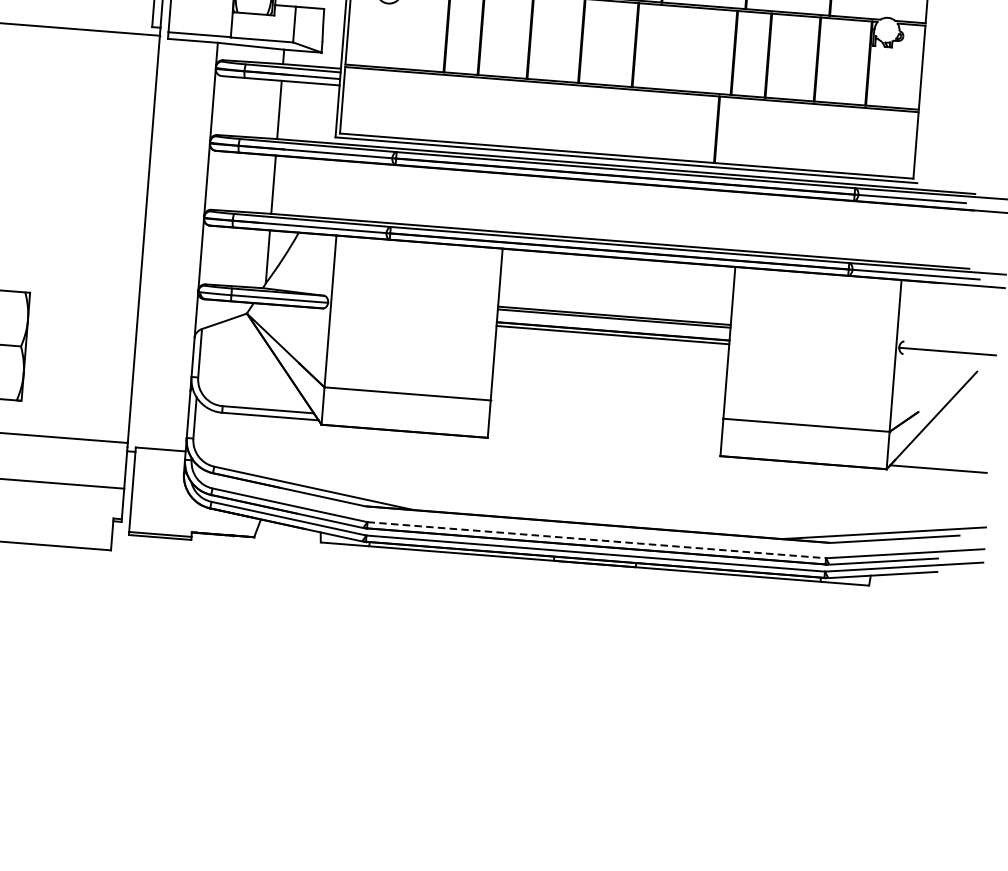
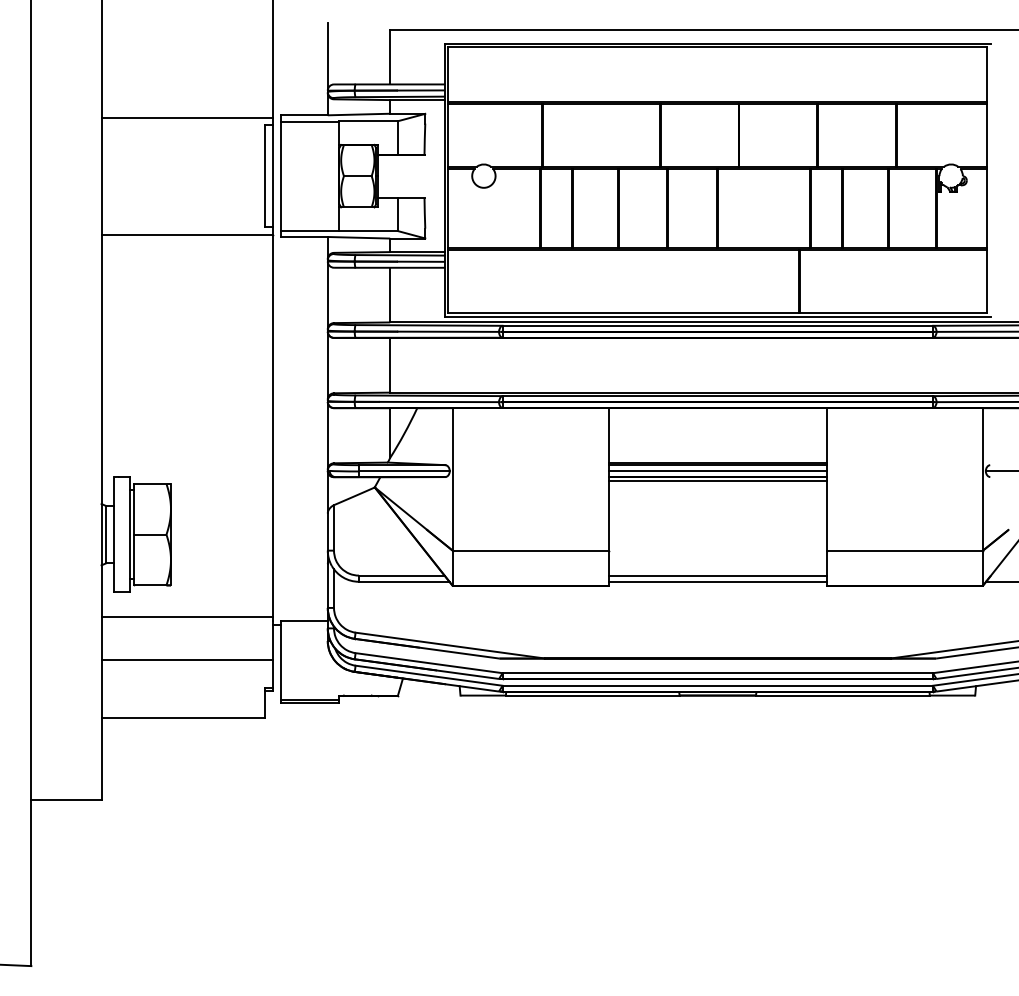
line: (613, 325) -> (717, 471), added
line: (604, 436) -> (717, 575), added
line: (604, 442) -> (717, 581), added
line: (597, 540) -> (718, 673), dashed -> solid

